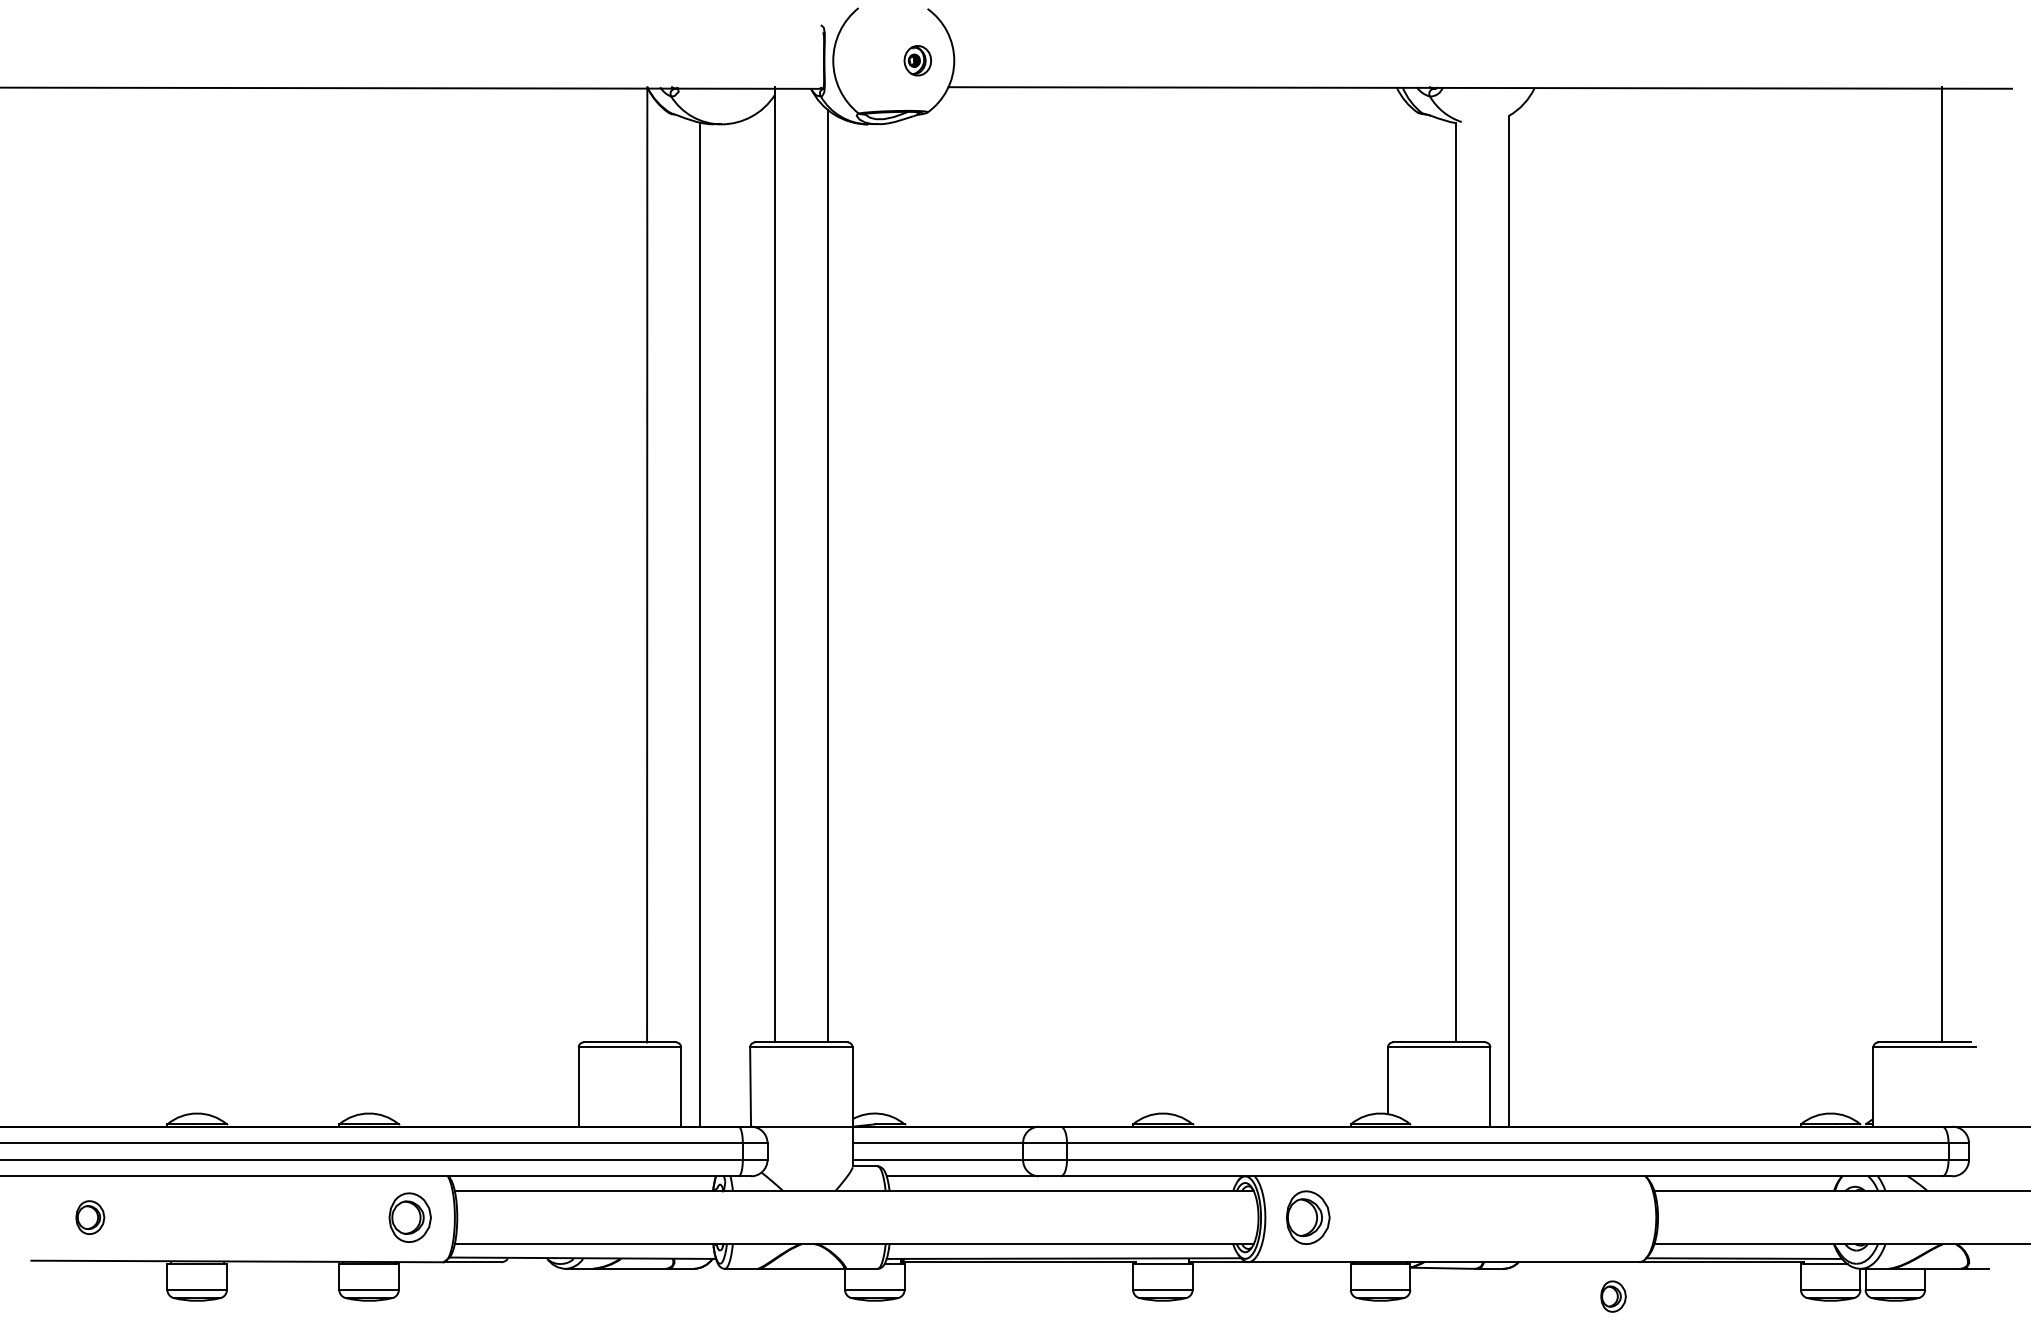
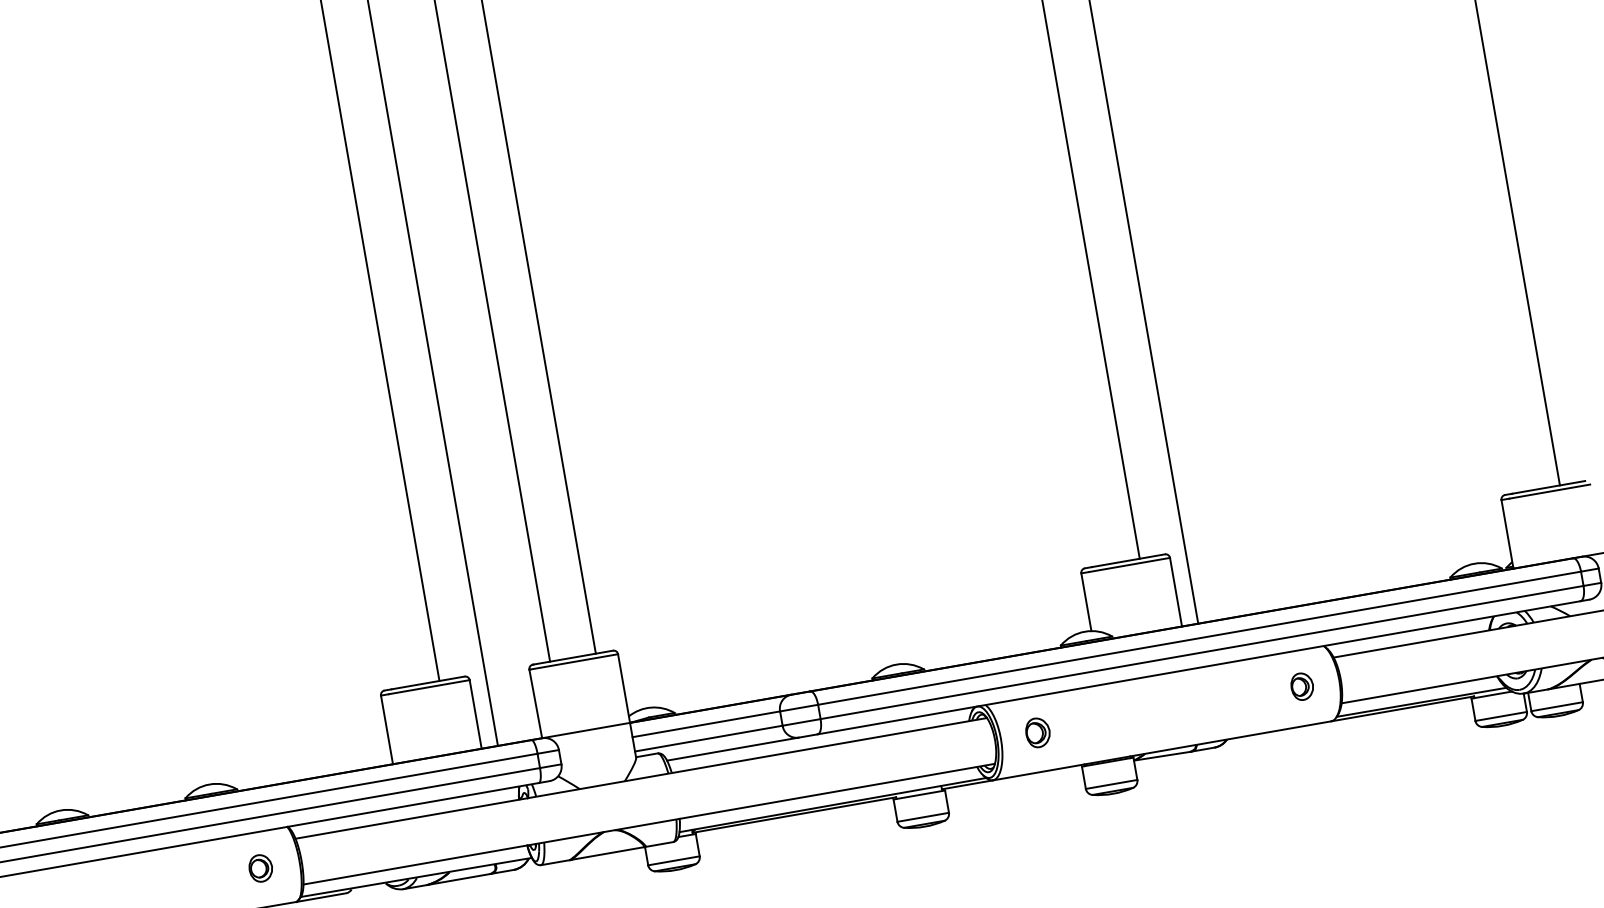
part: (409, 1217) -> (260, 868), size x0.62
part: (1307, 1217) -> (1037, 732), size x0.62
part: (1613, 1296) -> (1302, 686), moved

